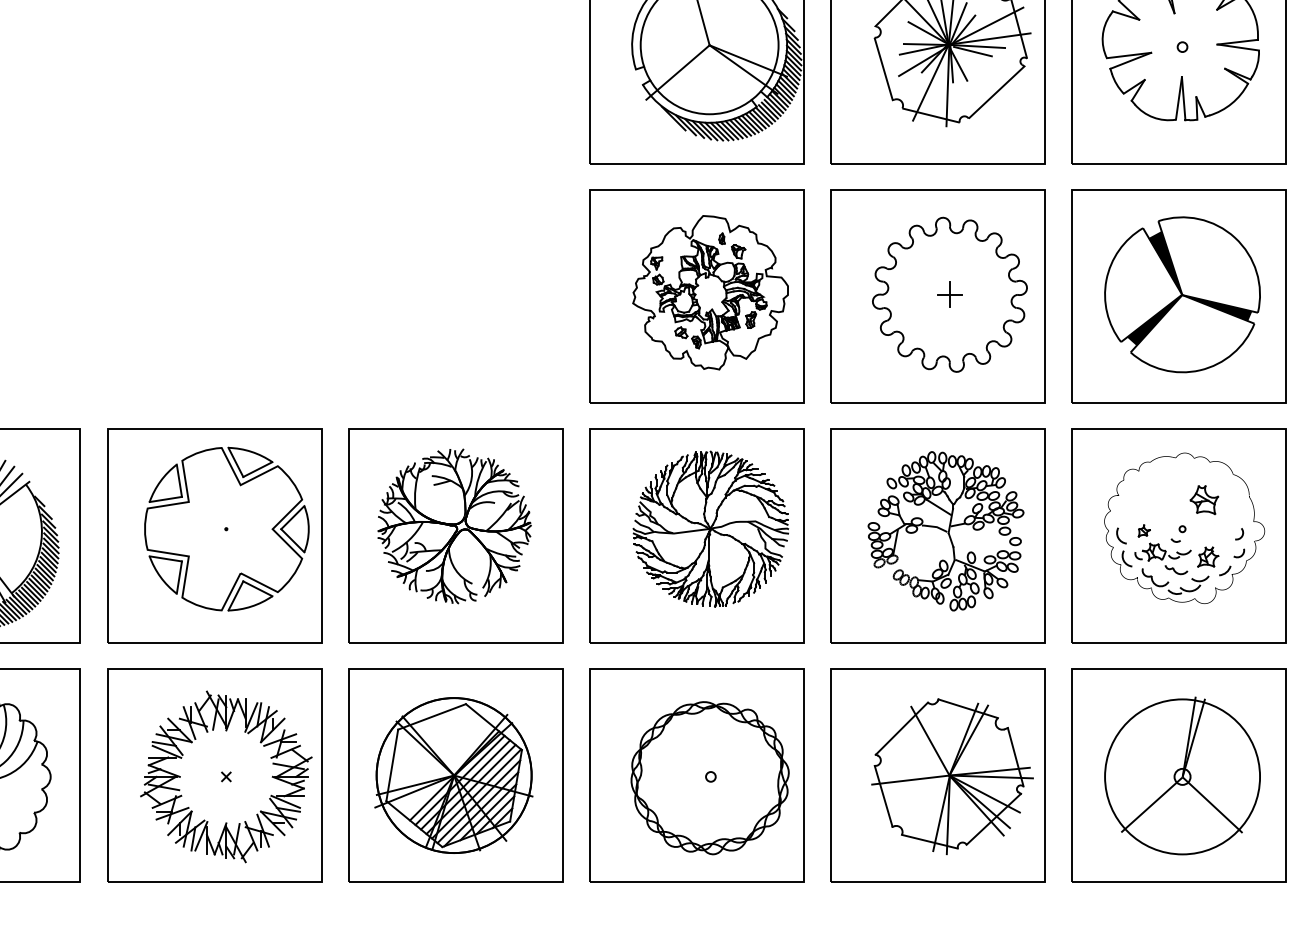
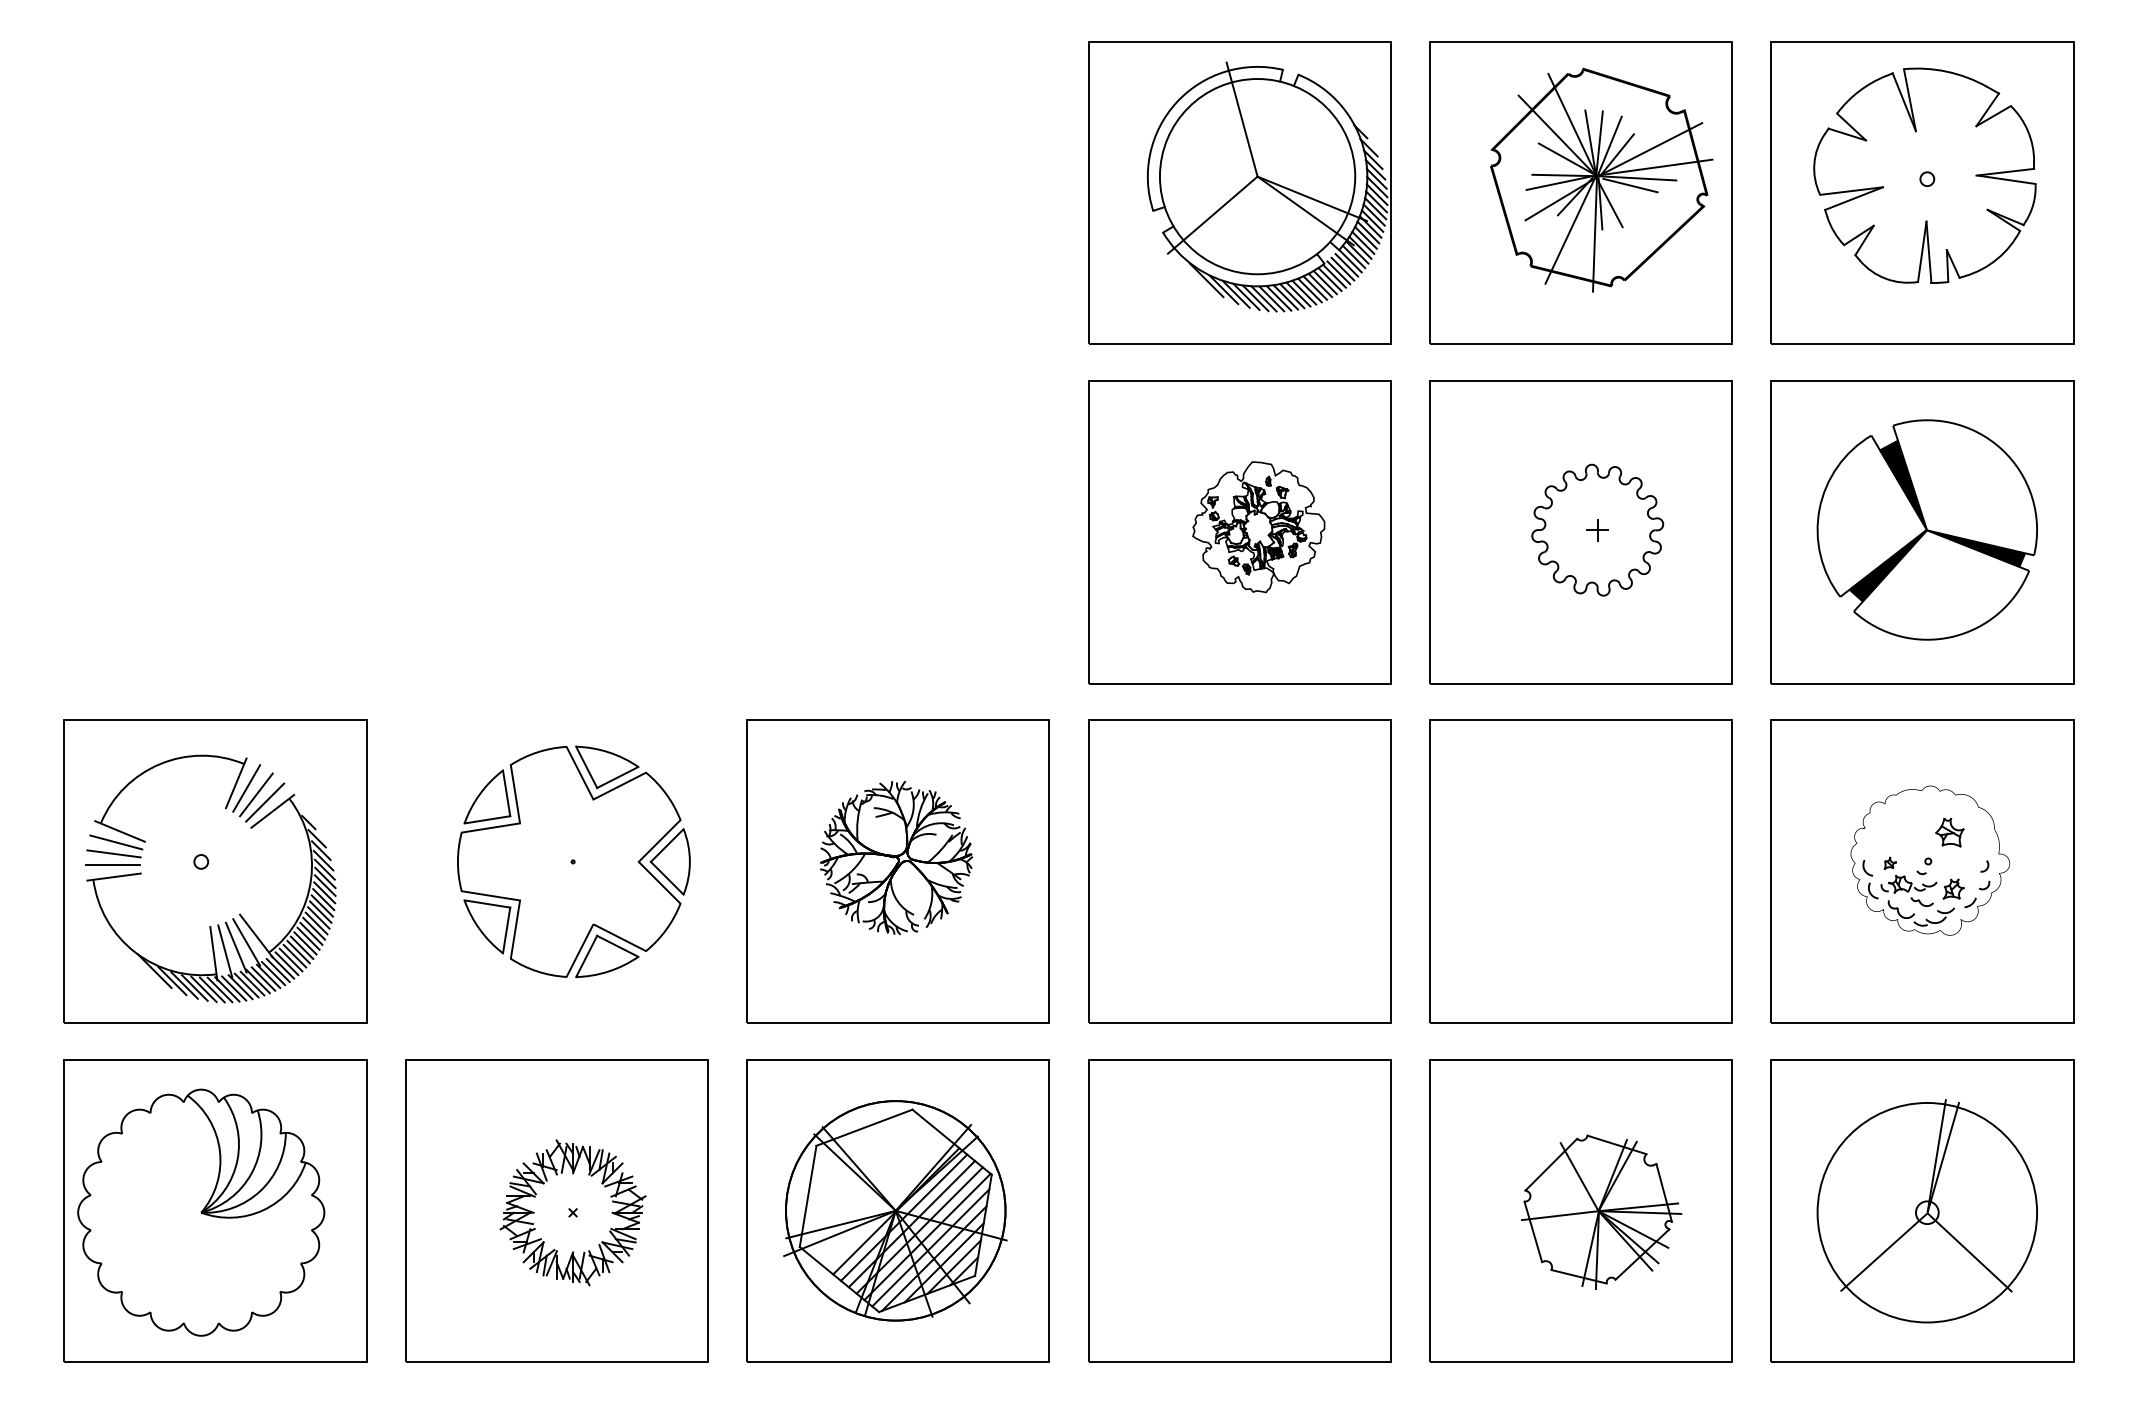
part: (710, 293) -> (1258, 527), size x0.6
part: (949, 295) -> (1597, 530), size x0.6
part: (454, 526) -> (896, 857), size x0.7
part: (710, 528) -> (1259, 861), removed
part: (1184, 528) -> (1930, 860), size x0.7
part: (946, 531) -> (1592, 864), removed
part: (214, 535) -> (556, 871), removed
part: (225, 776) -> (572, 1212), size x0.6
part: (952, 776) -> (1601, 1211), size x0.7
part: (710, 778) -> (1258, 1214), removed

